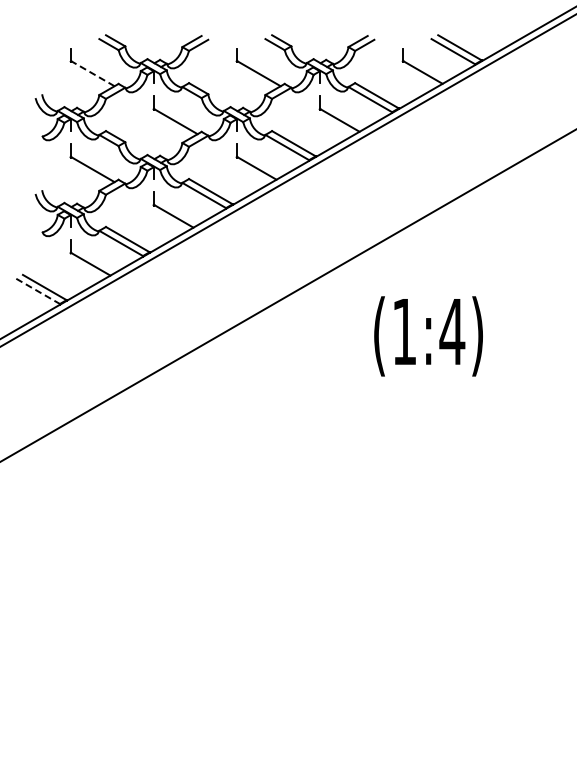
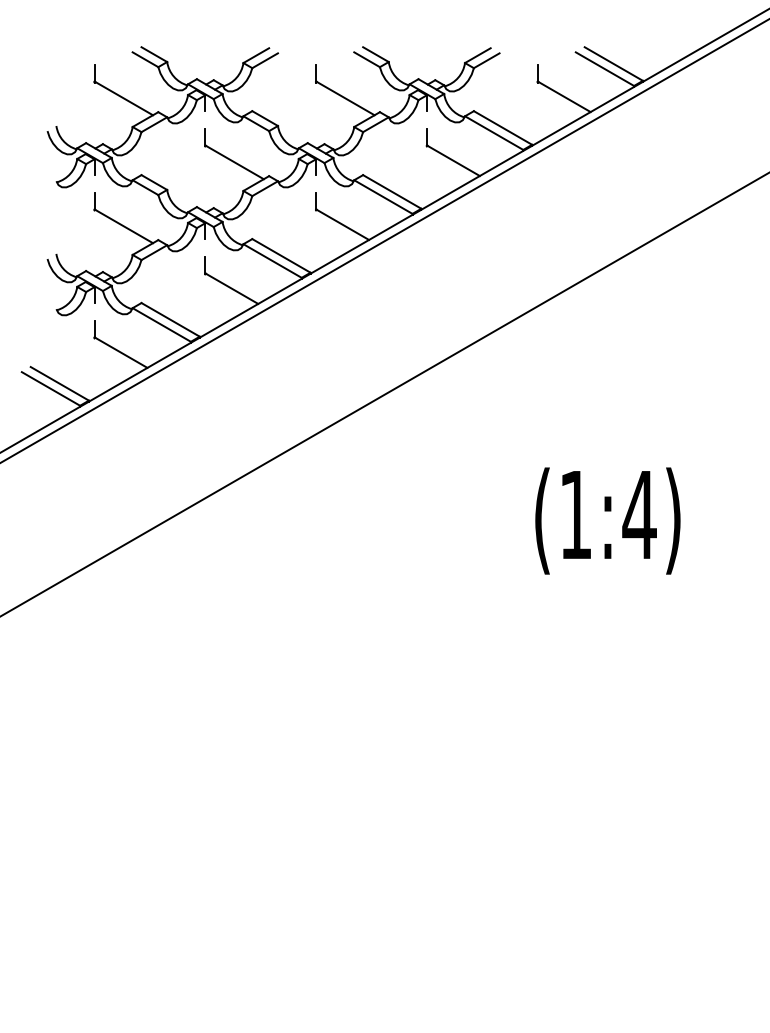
line: (92, 73) -> (123, 98), dashed -> solid
line: (38, 291) -> (51, 389), dashed -> solid
text: (428, 336) -> (607, 521), moved

